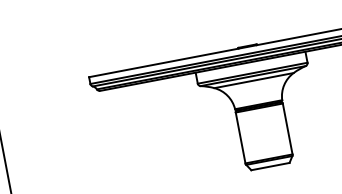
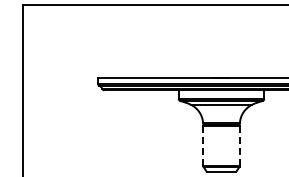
line: (287, 128) -> (239, 145), solid -> dashed
line: (240, 137) -> (203, 145), solid -> dashed

